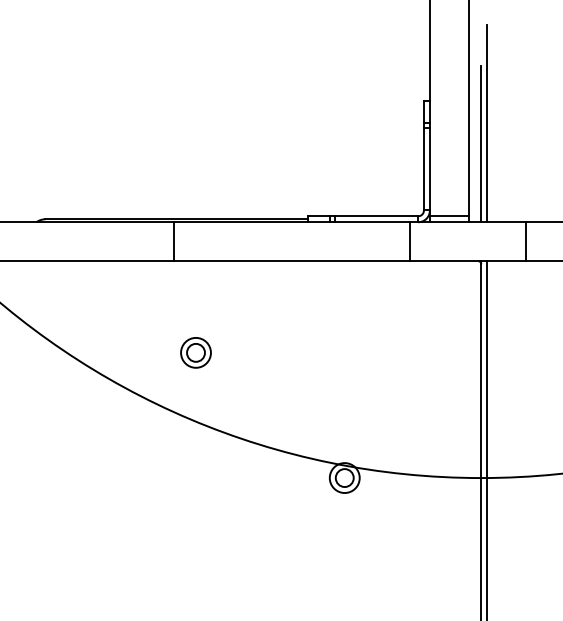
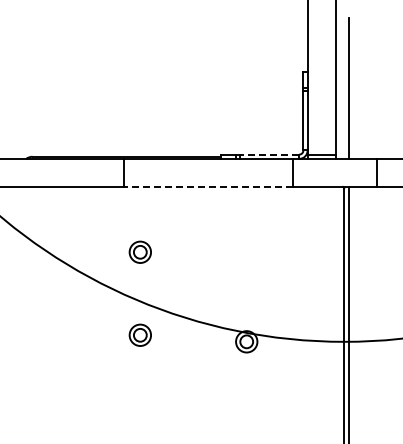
line: (481, 143) -> (344, 102), removed
line: (376, 216) -> (269, 154), solid -> dashed
line: (291, 260) -> (208, 186), solid -> dashed
part: (194, 467) -> (139, 334), added

